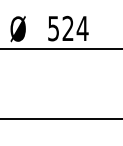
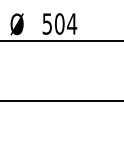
text: (67, 28) -> (59, 23), 524 -> 504

